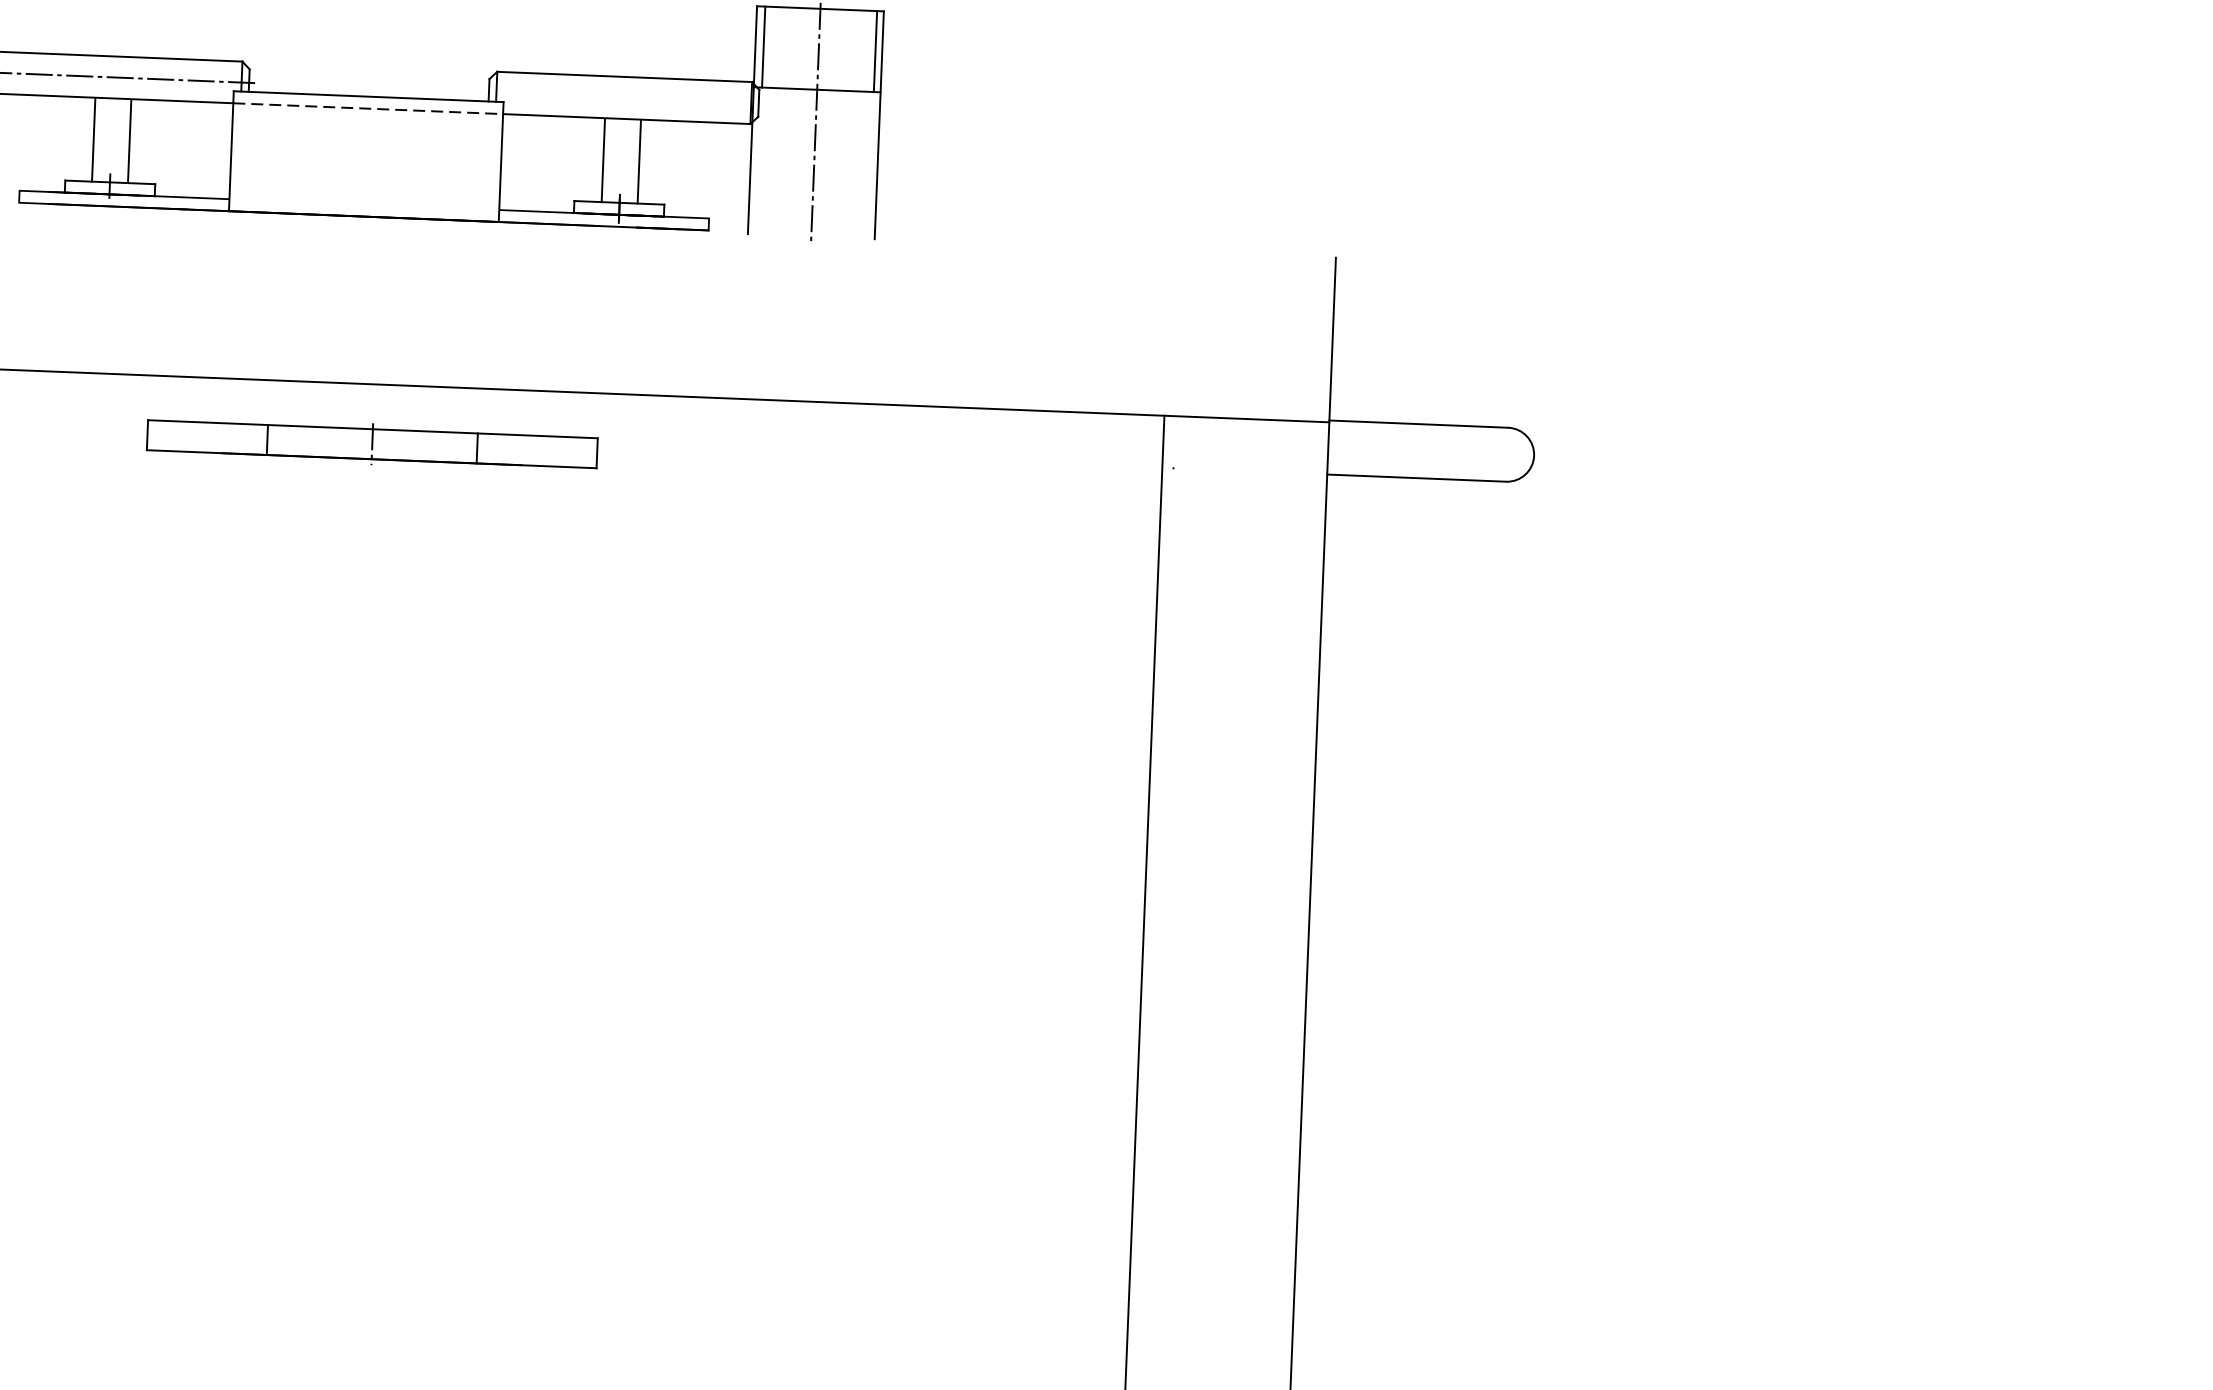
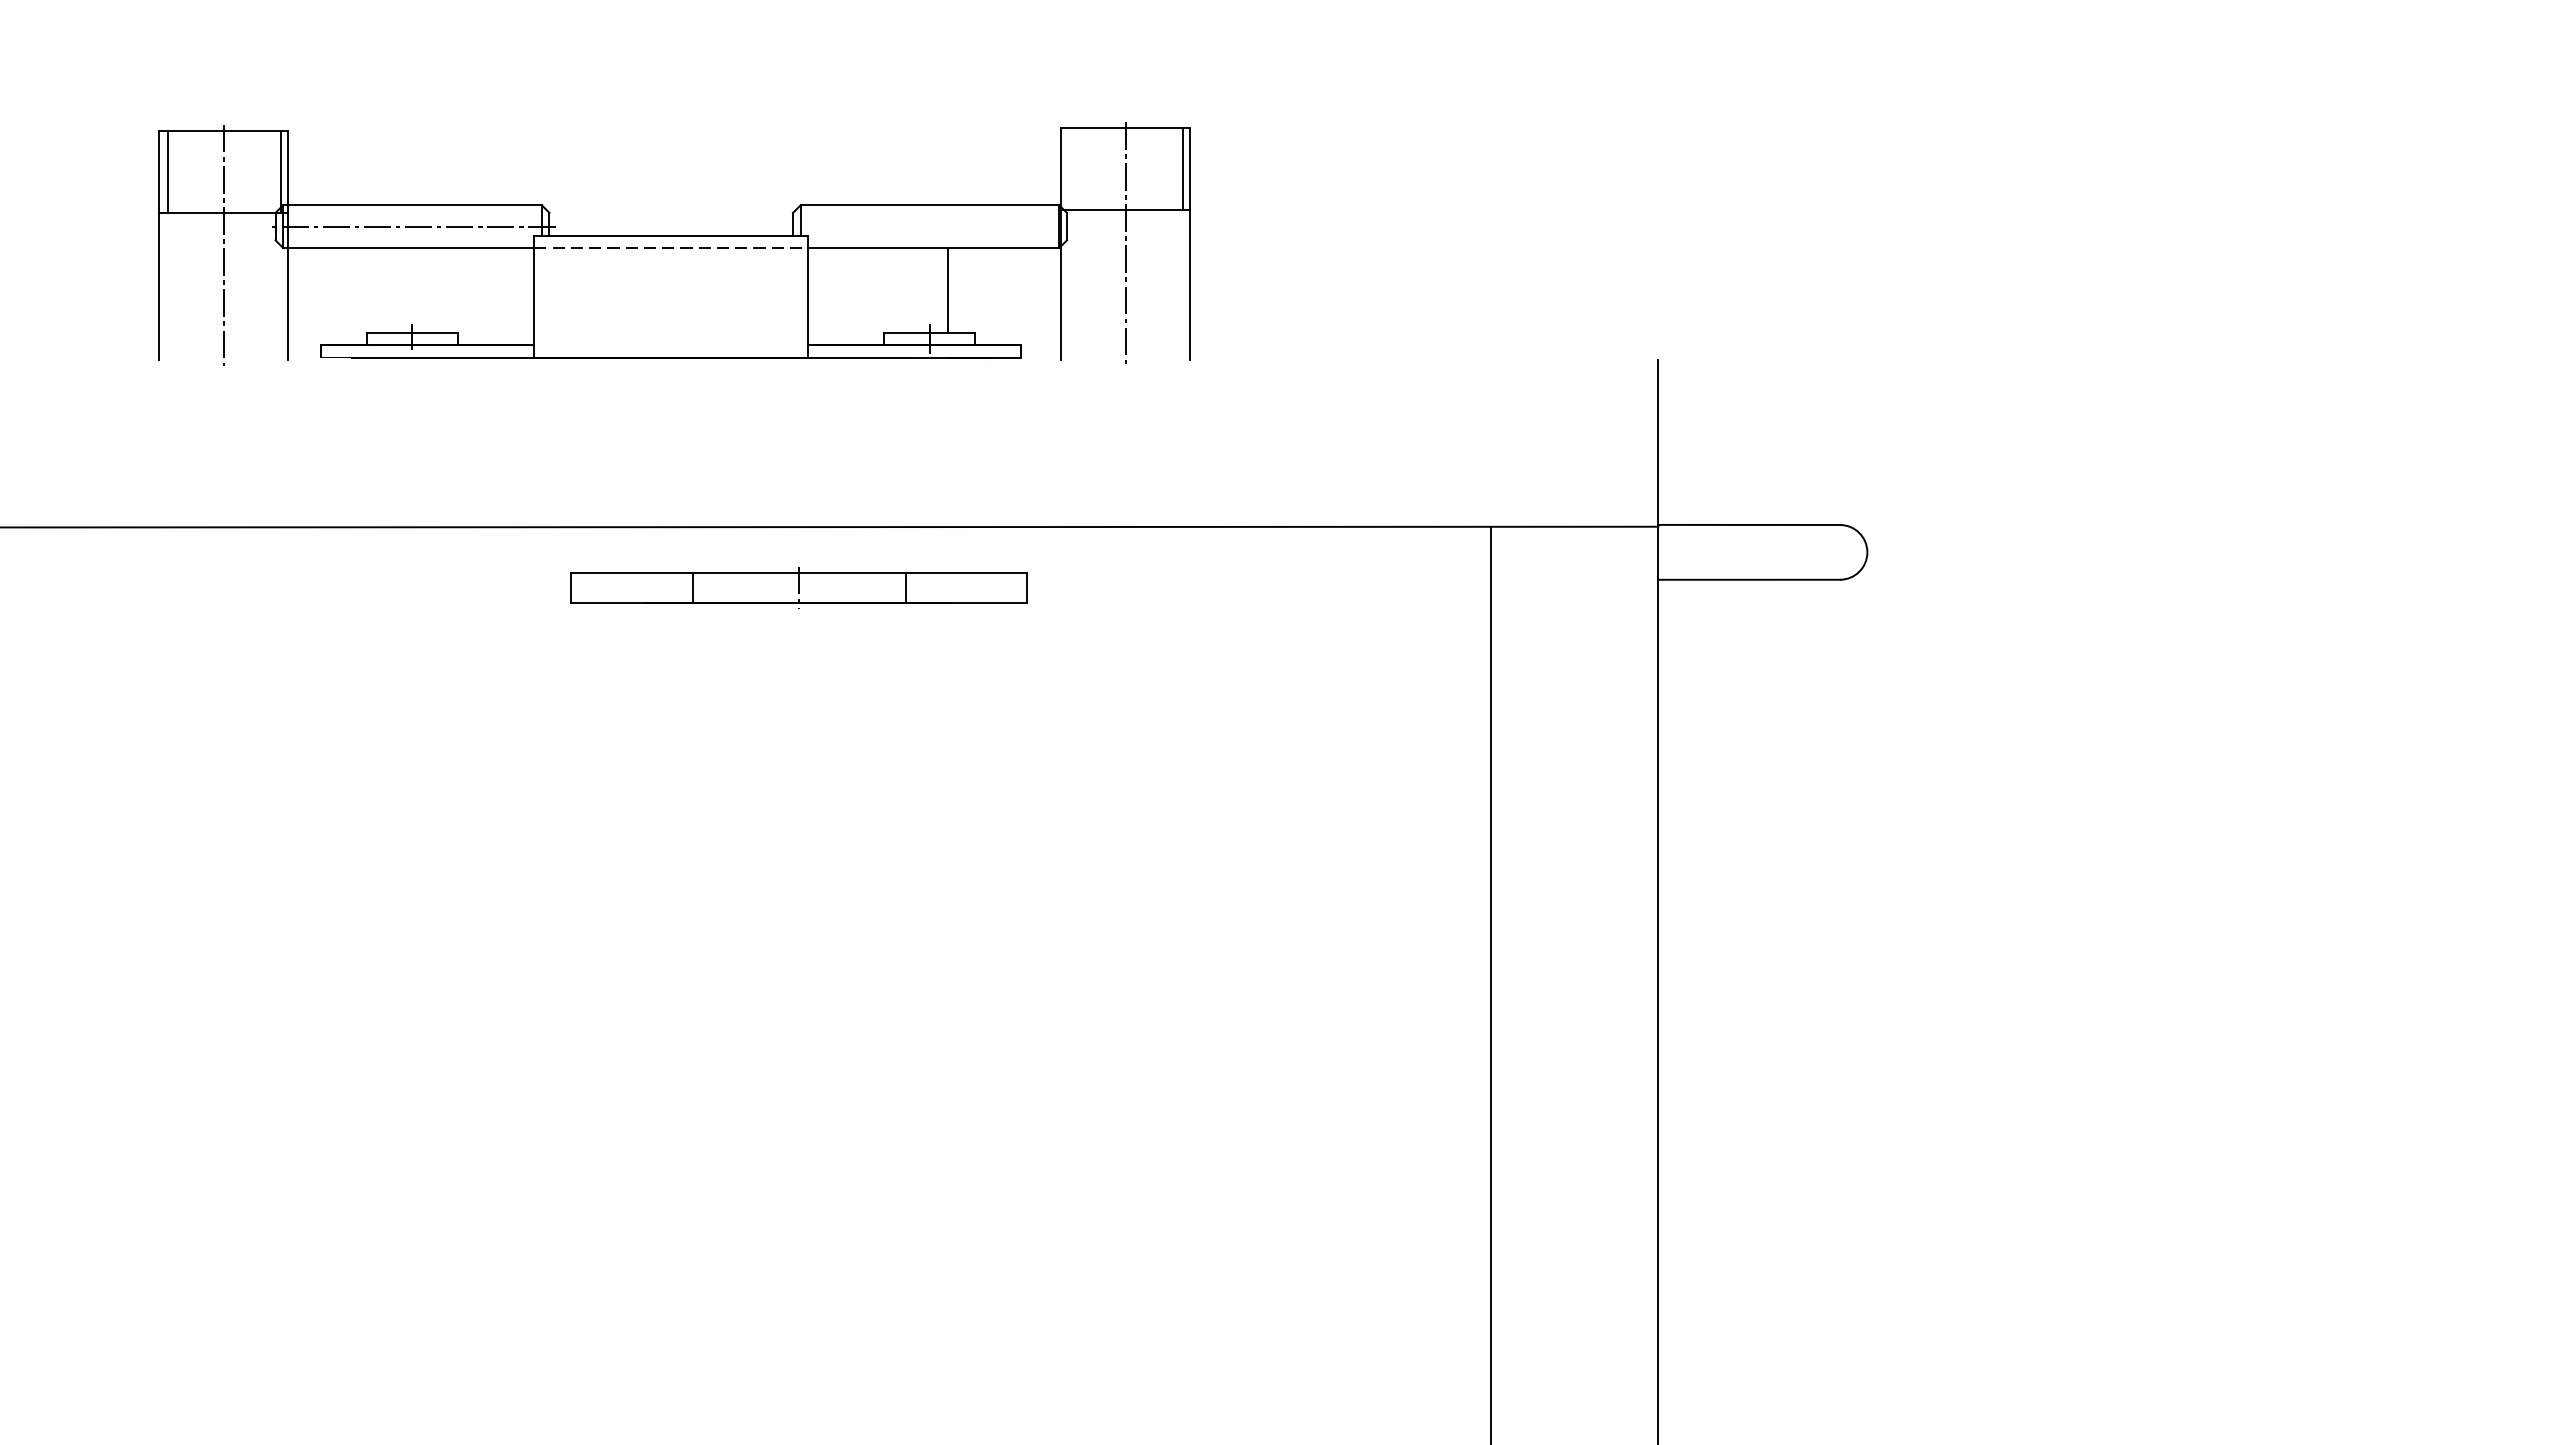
line: (763, 47) -> (1069, 169), removed
line: (93, 140) -> (394, 291), removed
line: (129, 142) -> (430, 291), removed
line: (603, 161) -> (911, 291), removed
part: (371, 443) -> (798, 587), moved

